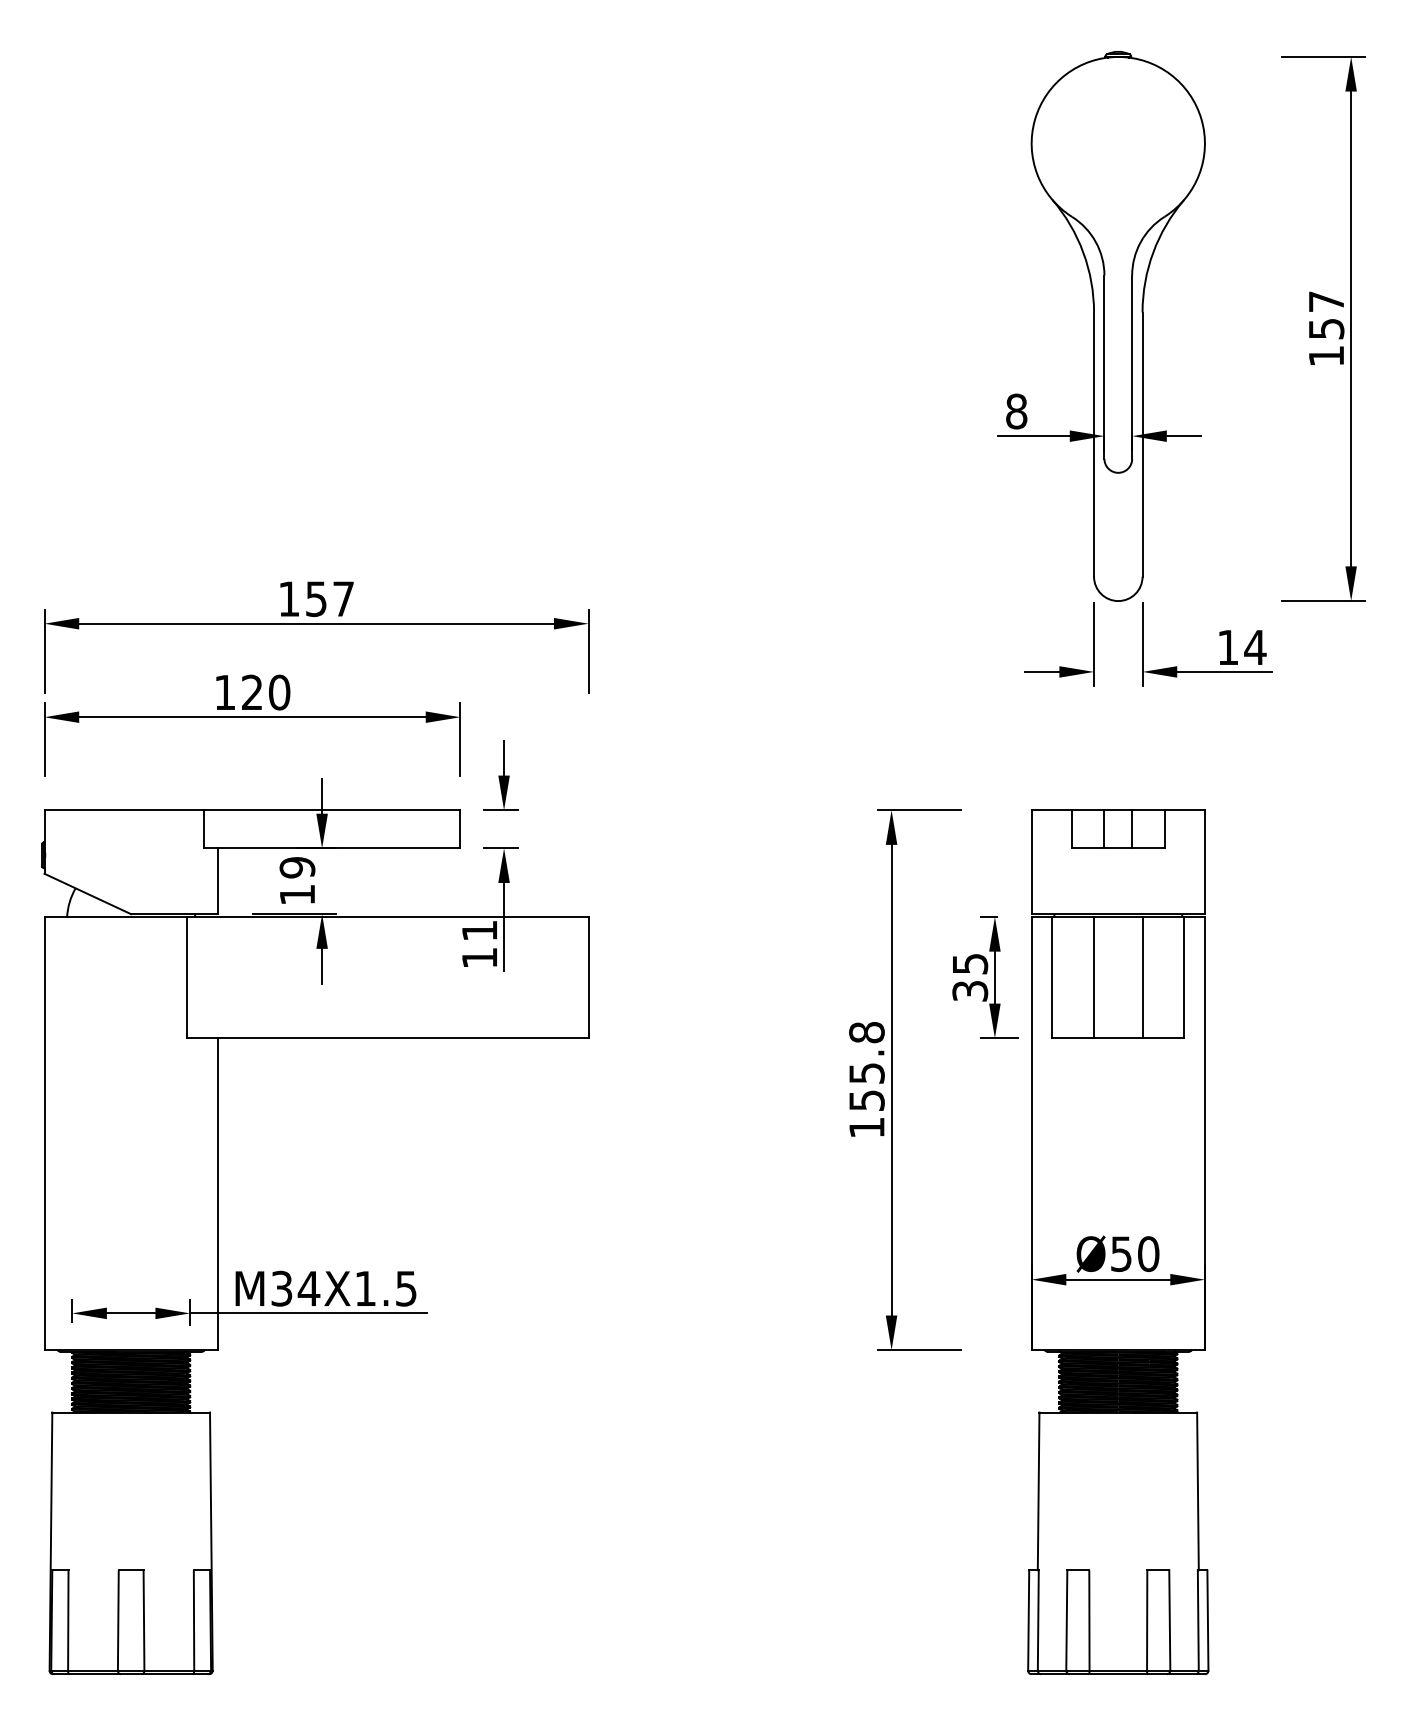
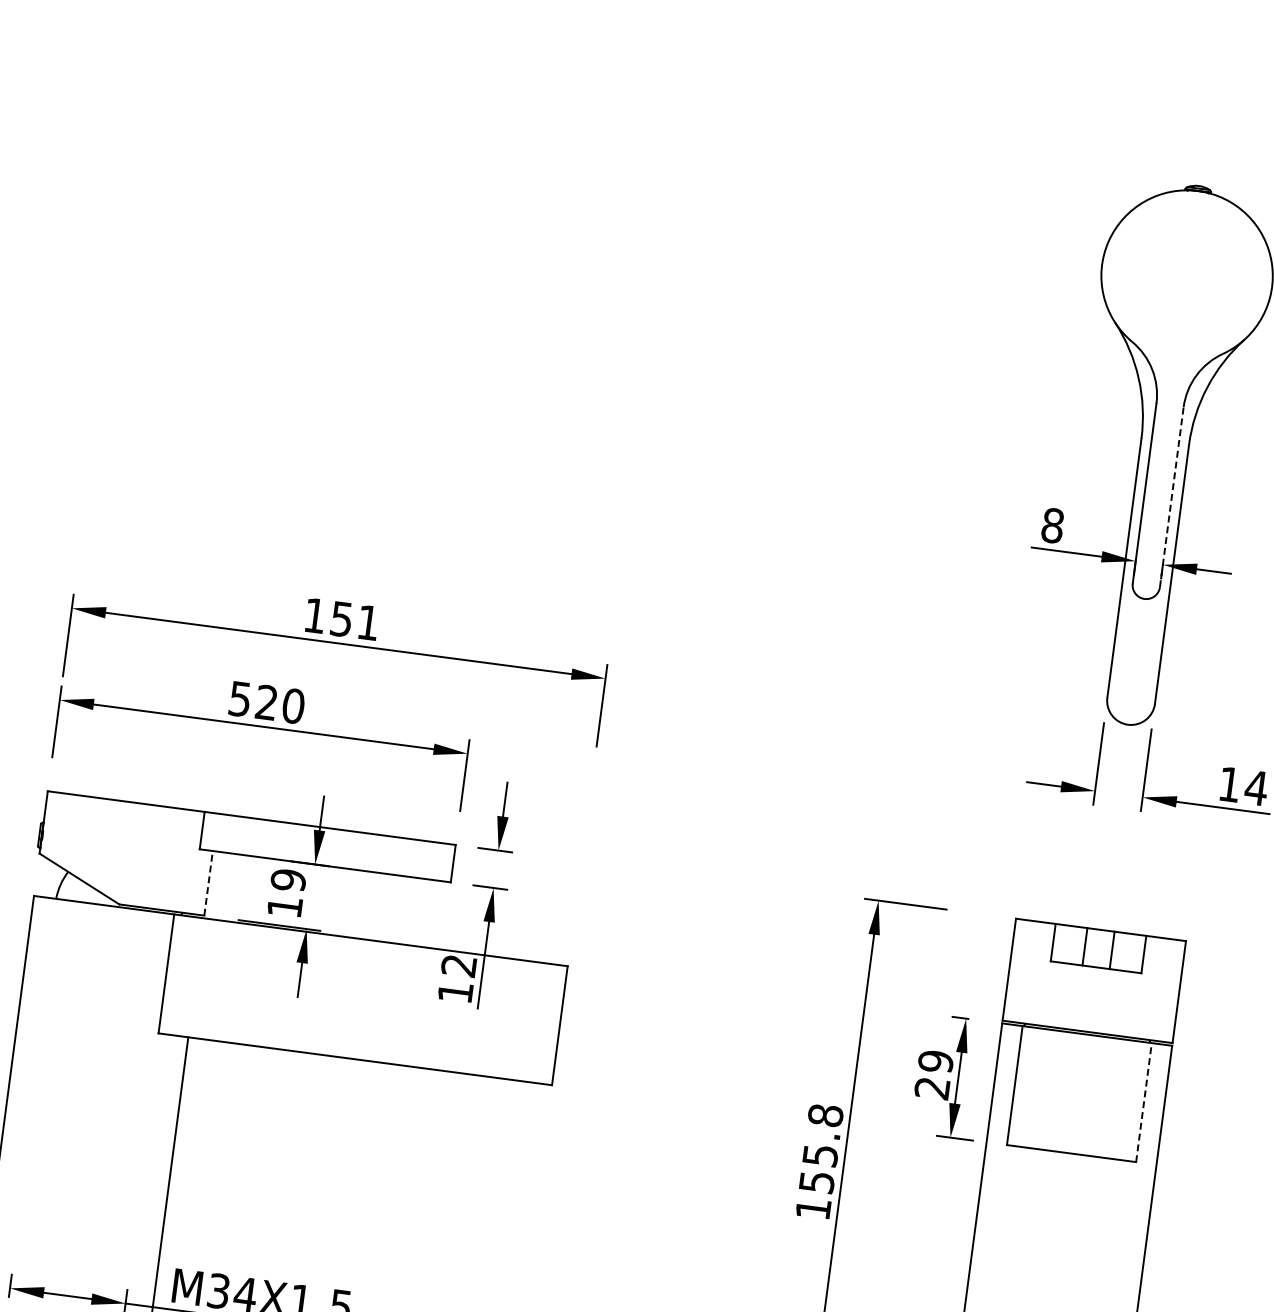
line: (1132, 367) -> (1172, 497), solid -> dashed
text: (343, 598) -> (368, 622), 157 -> 151
text: (225, 692) -> (240, 699), 120 -> 520
line: (217, 881) -> (208, 883), solid -> dashed
text: (478, 931) -> (457, 966), 11 -> 12
text: (970, 977) -> (934, 1074), 35 -> 29
line: (1094, 977) -> (1056, 1090), removed
line: (1142, 977) -> (1103, 1097), removed
line: (1184, 977) -> (1144, 1102), solid -> dashed

